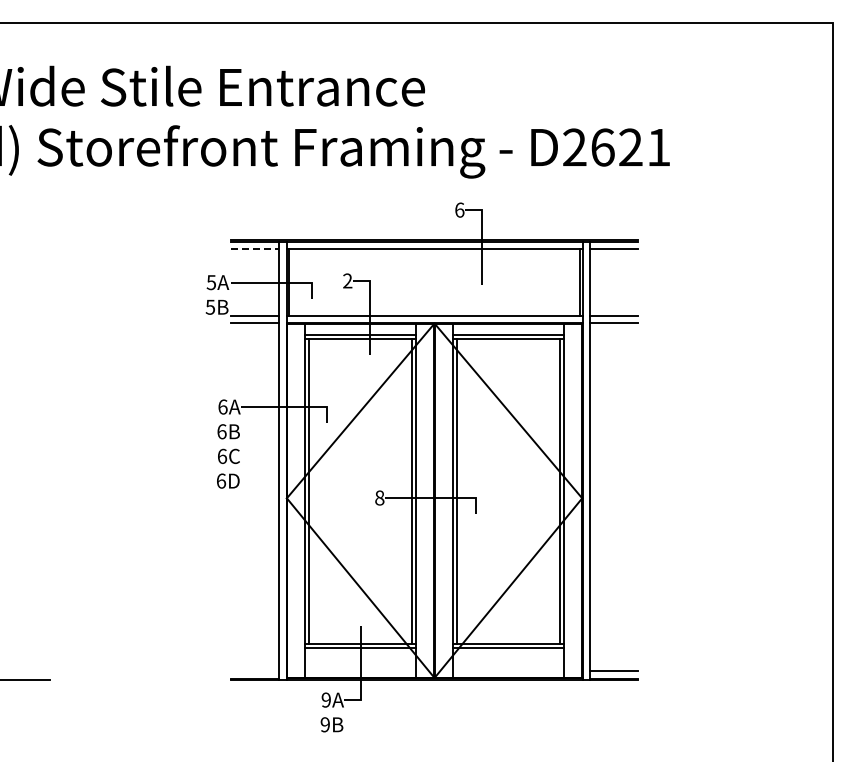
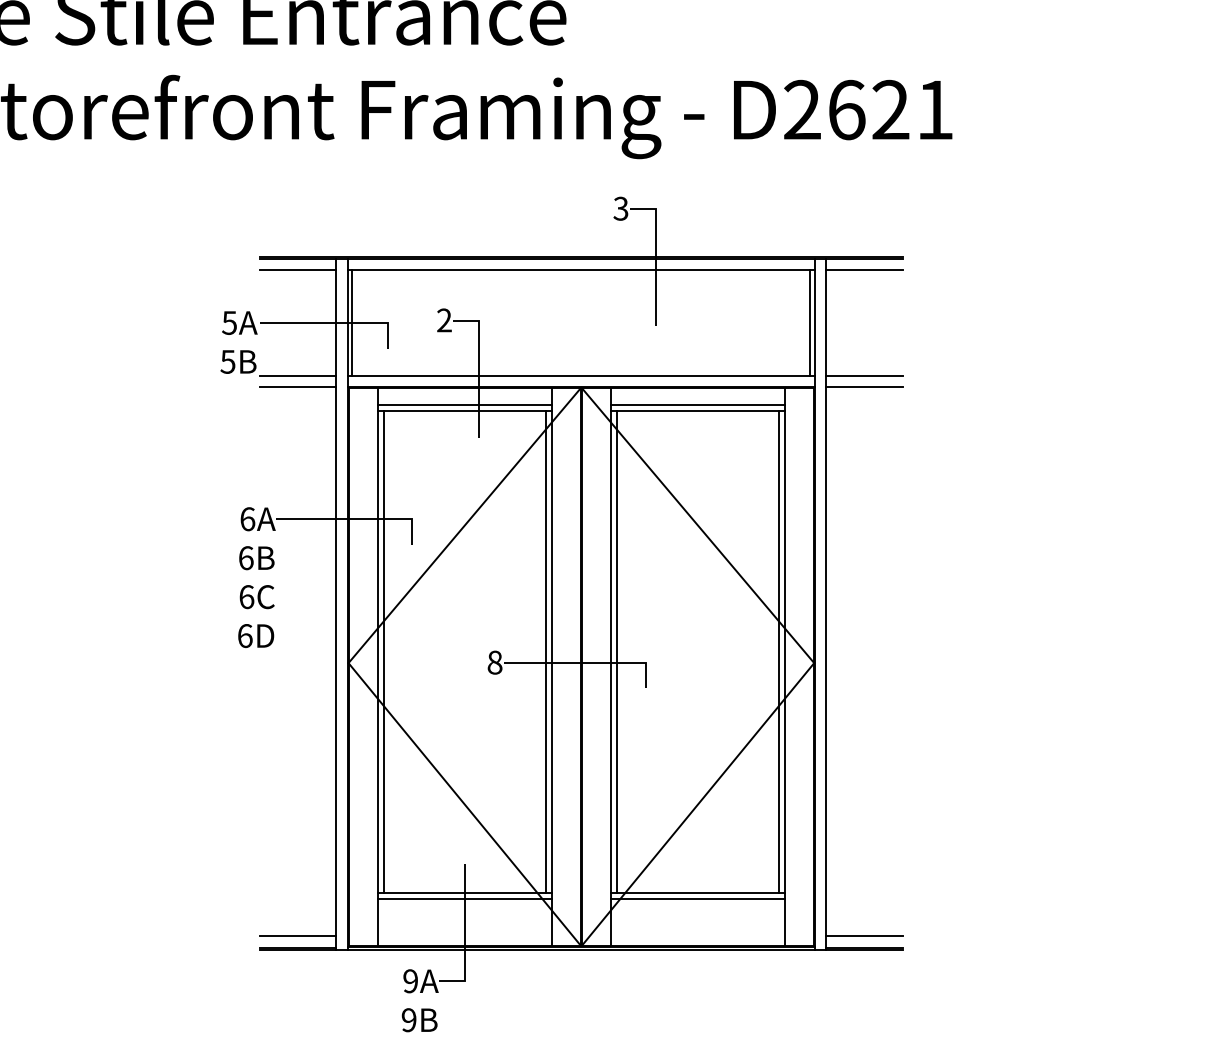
text: (459, 209) -> (620, 207), 6 -> 3
line: (255, 249) -> (299, 270), dashed -> solid
line: (254, 671) -> (297, 936), added

